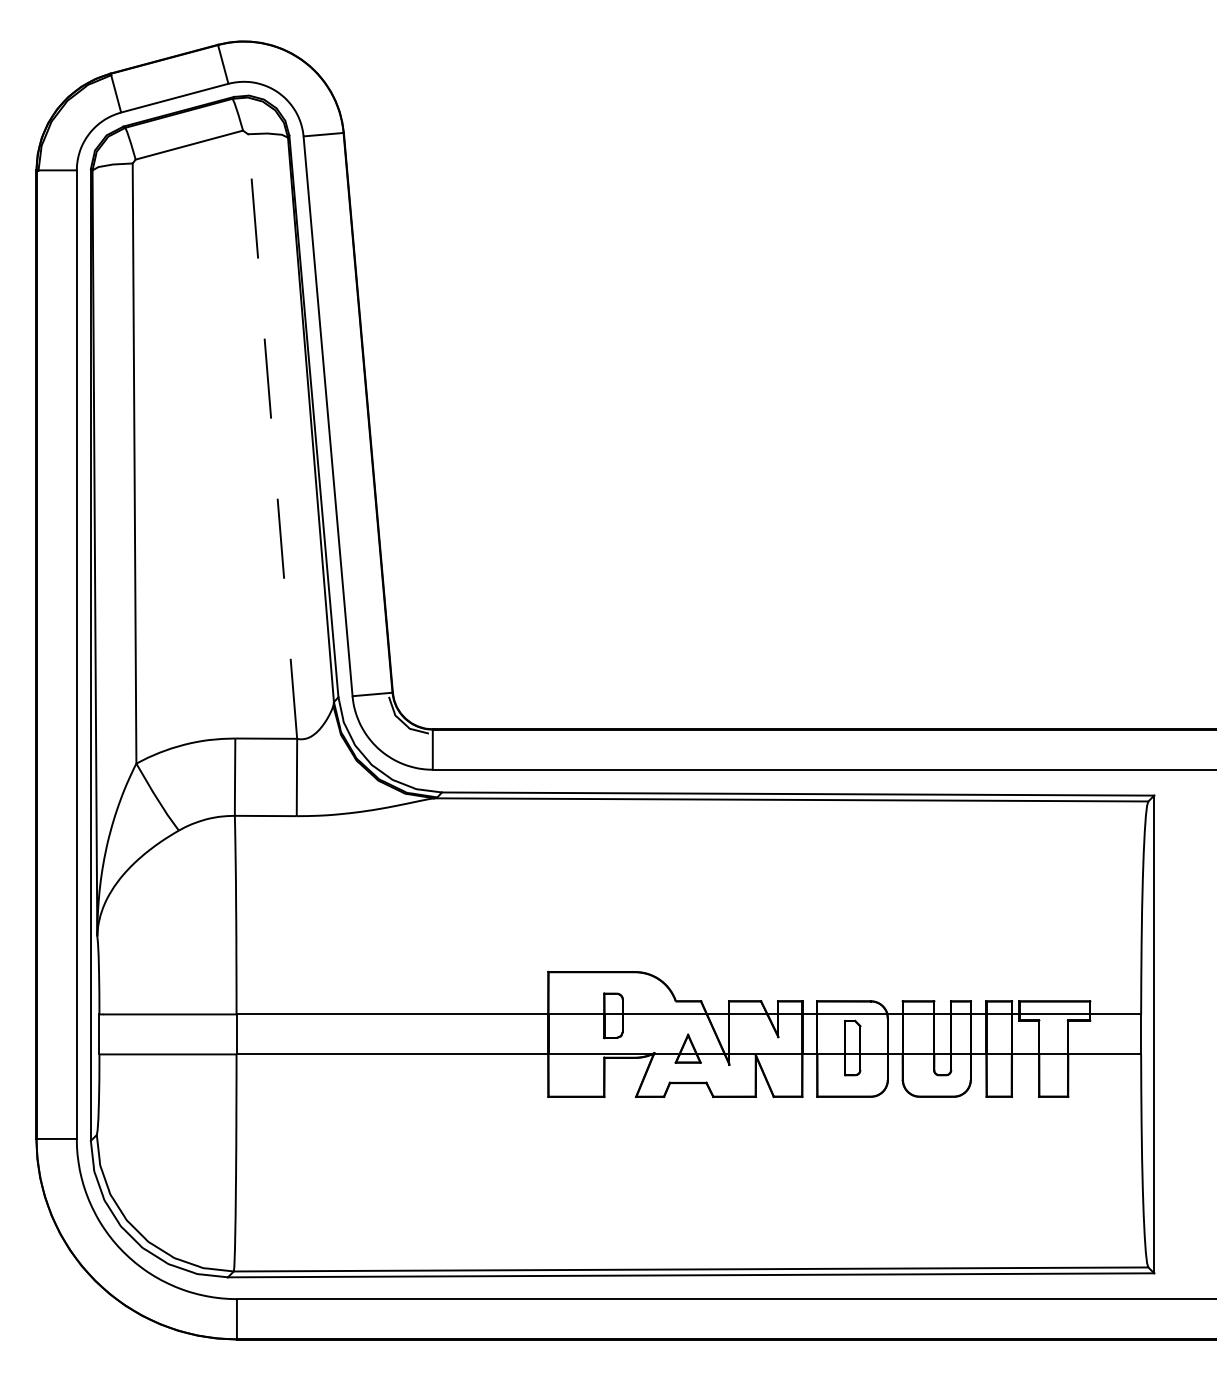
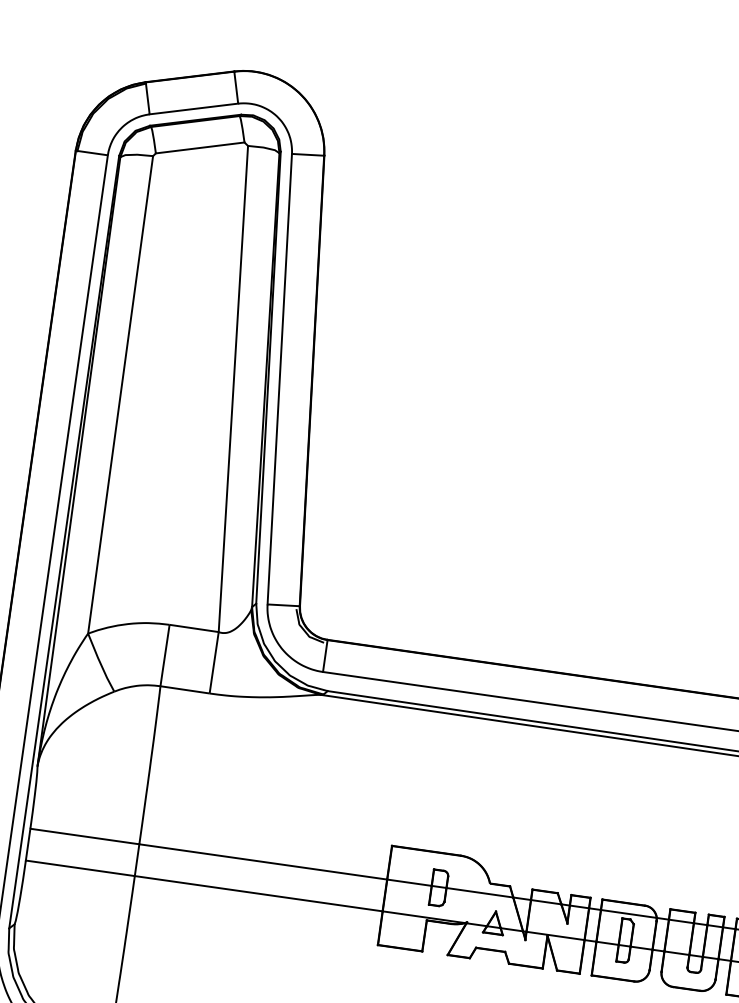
line: (272, 436) -> (233, 388), dashed -> solid

